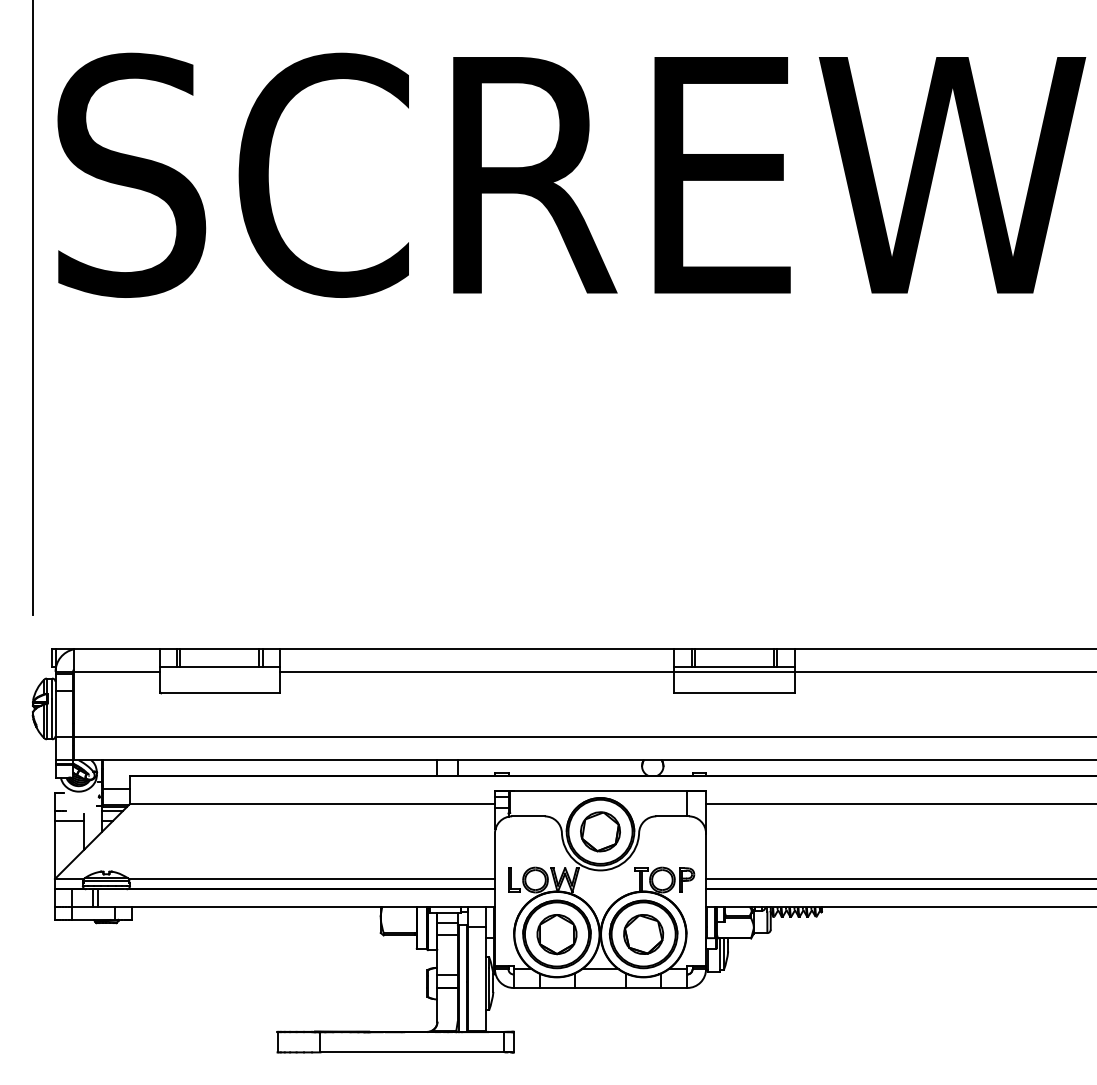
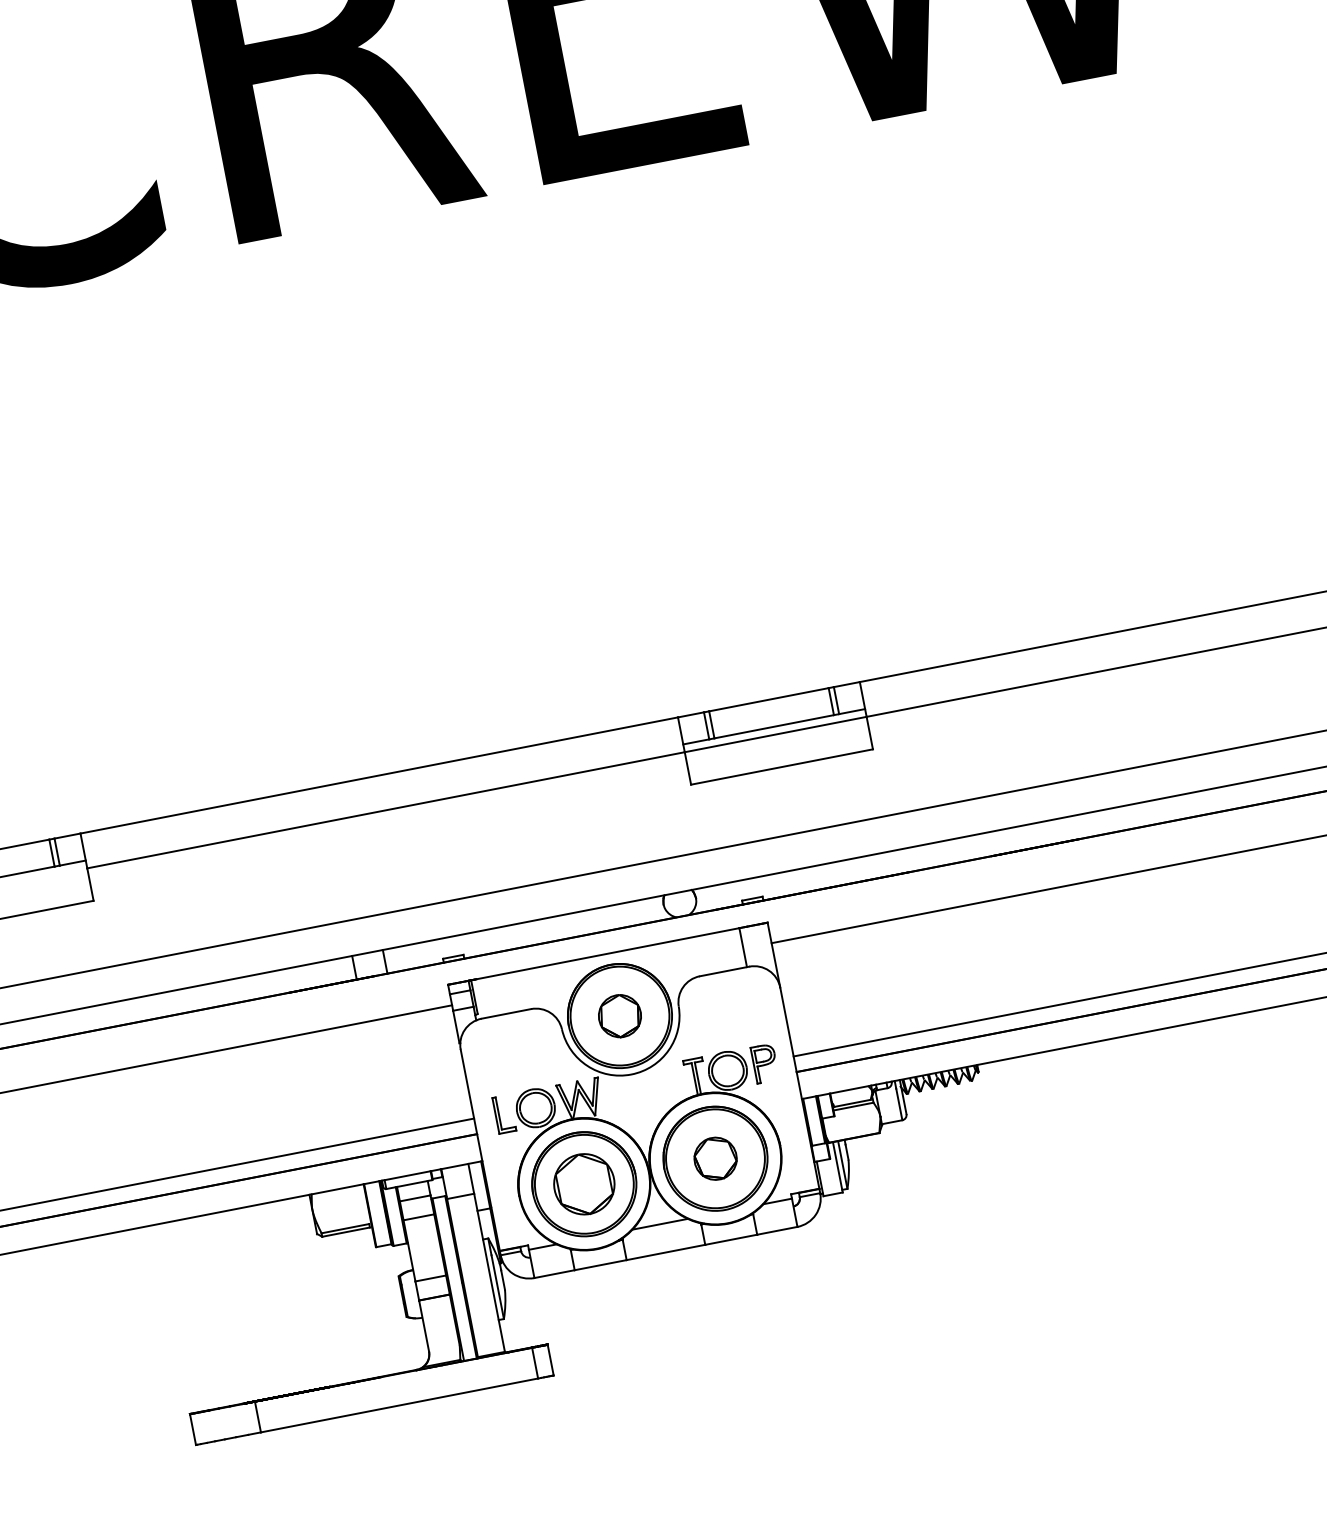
part: (600, 831) -> (619, 1015), size x0.7
part: (643, 934) -> (715, 1158), size x0.7

